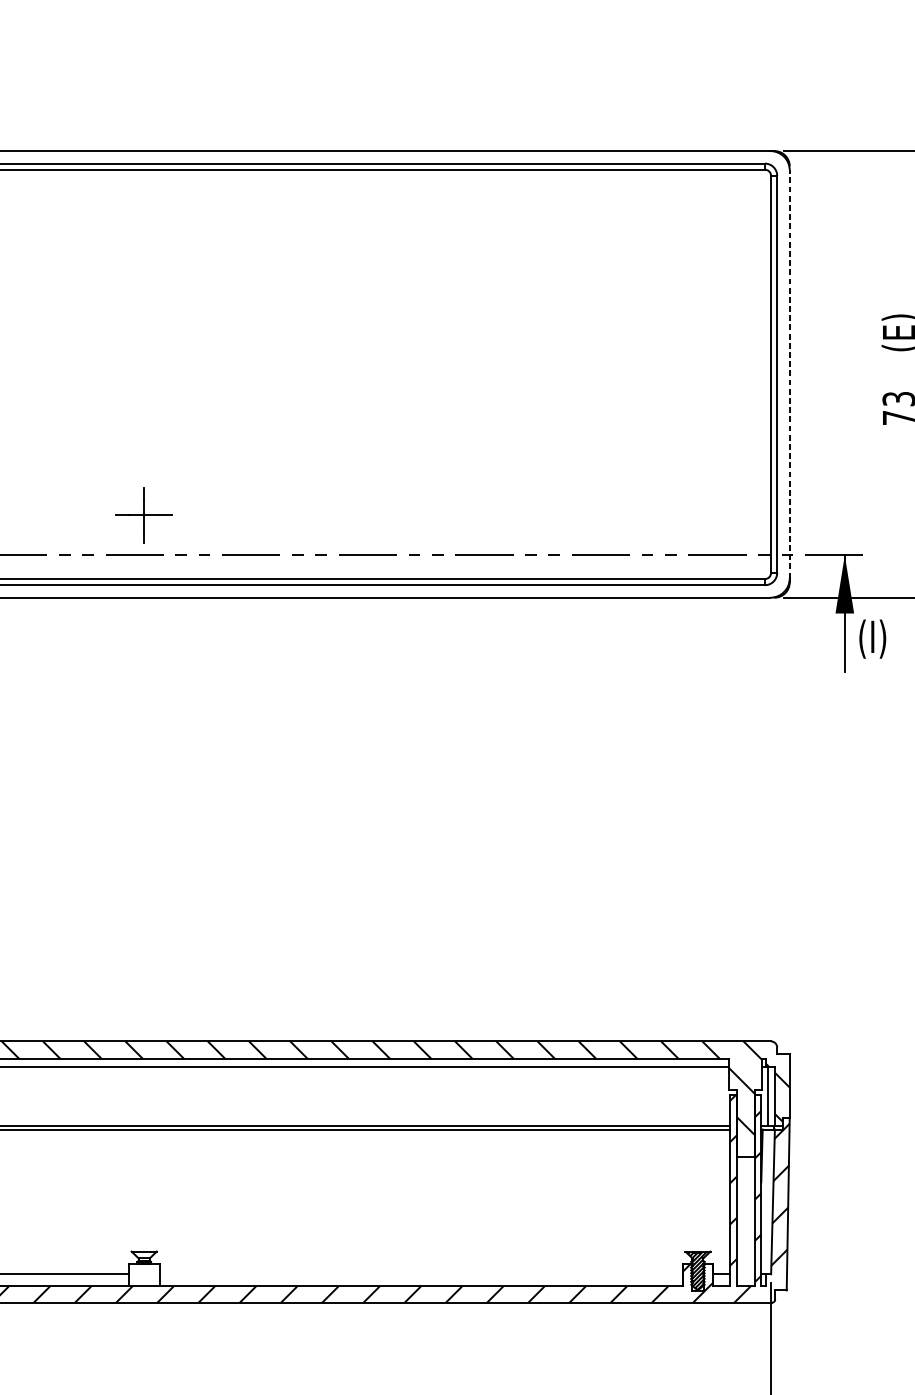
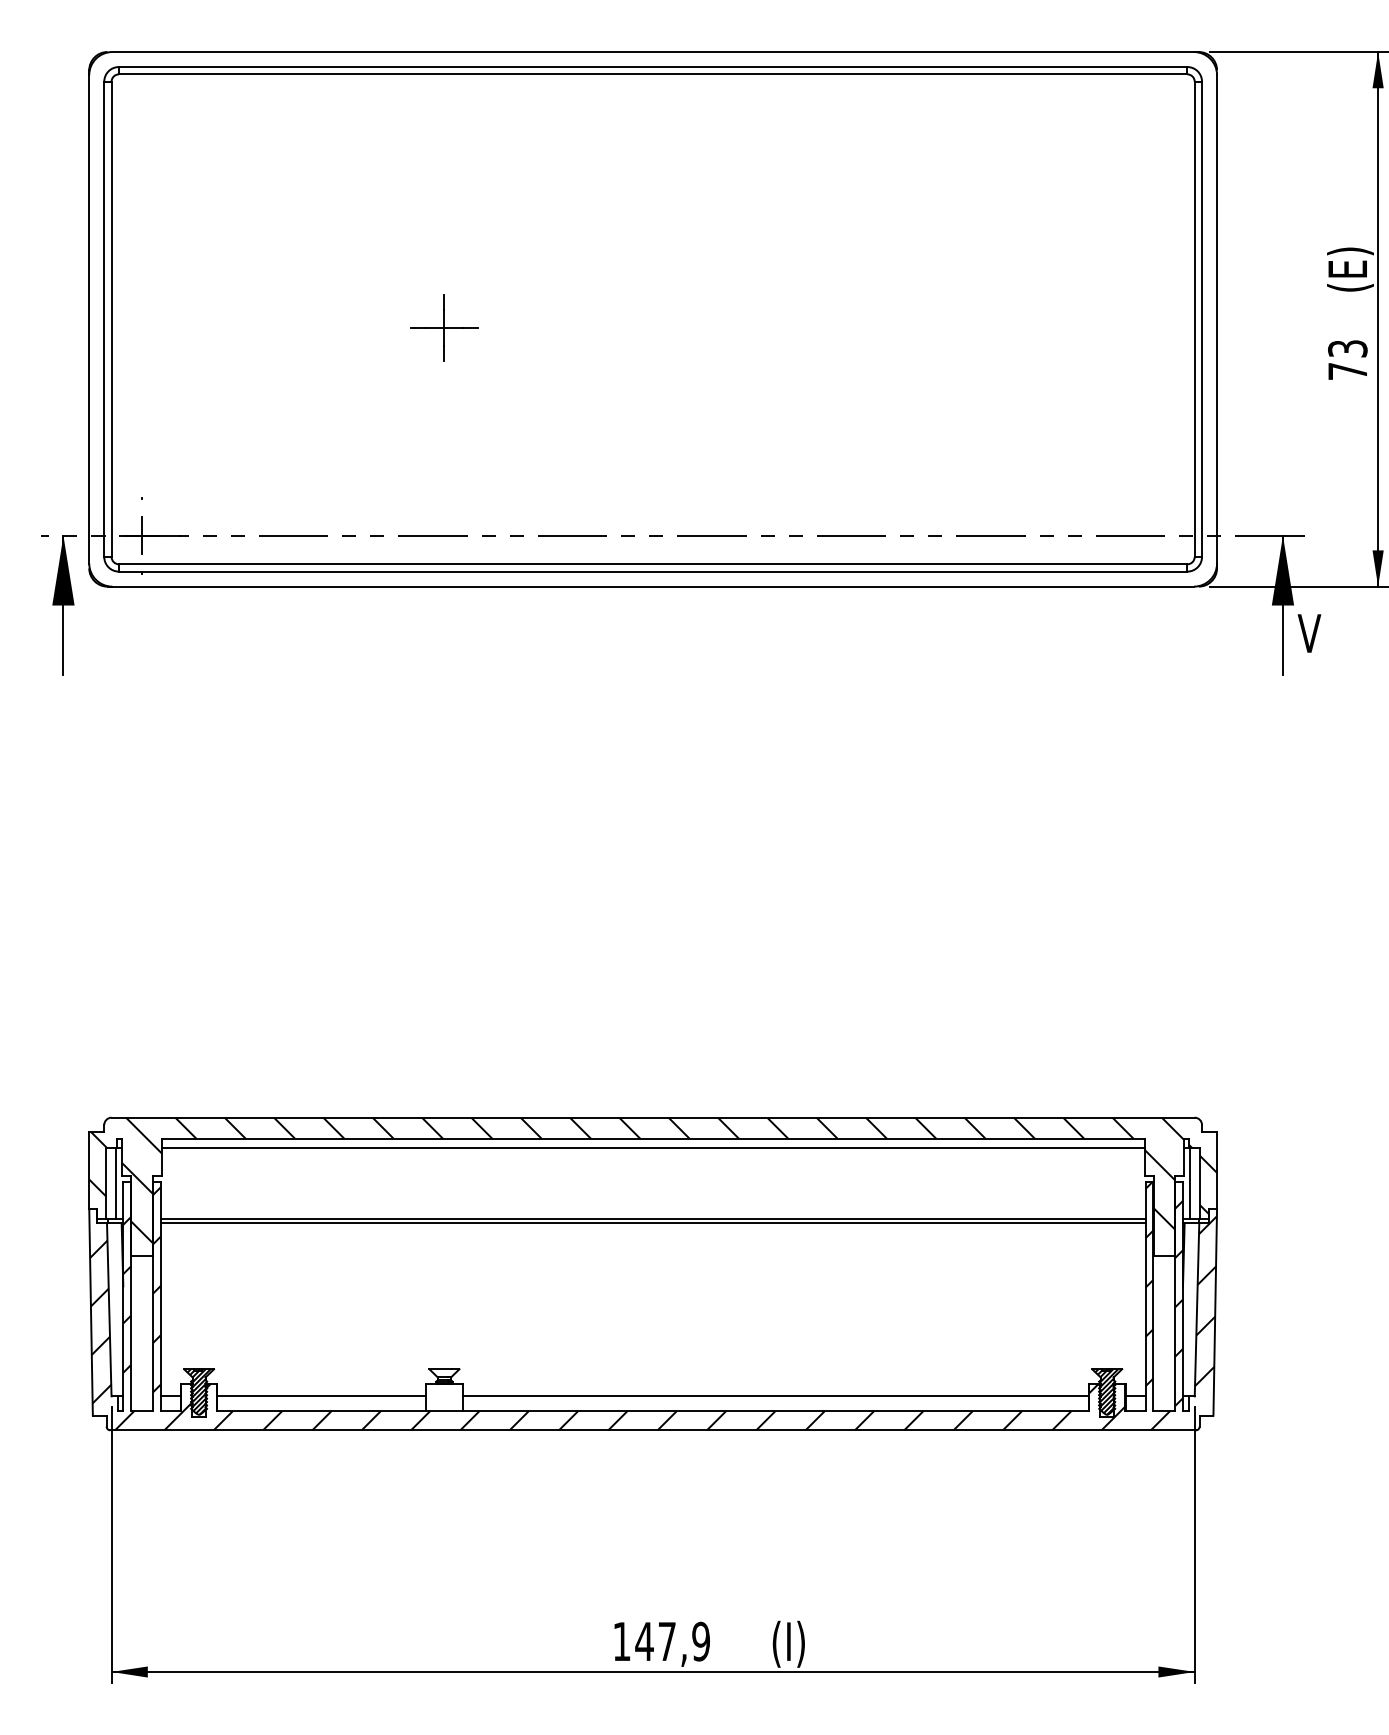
line: (790, 373) -> (1217, 318), dashed -> solid
part: (144, 514) -> (444, 327), moved
text: (871, 638) -> (1314, 635), (I) -> V
line: (420, 1274) -> (775, 1396), added

